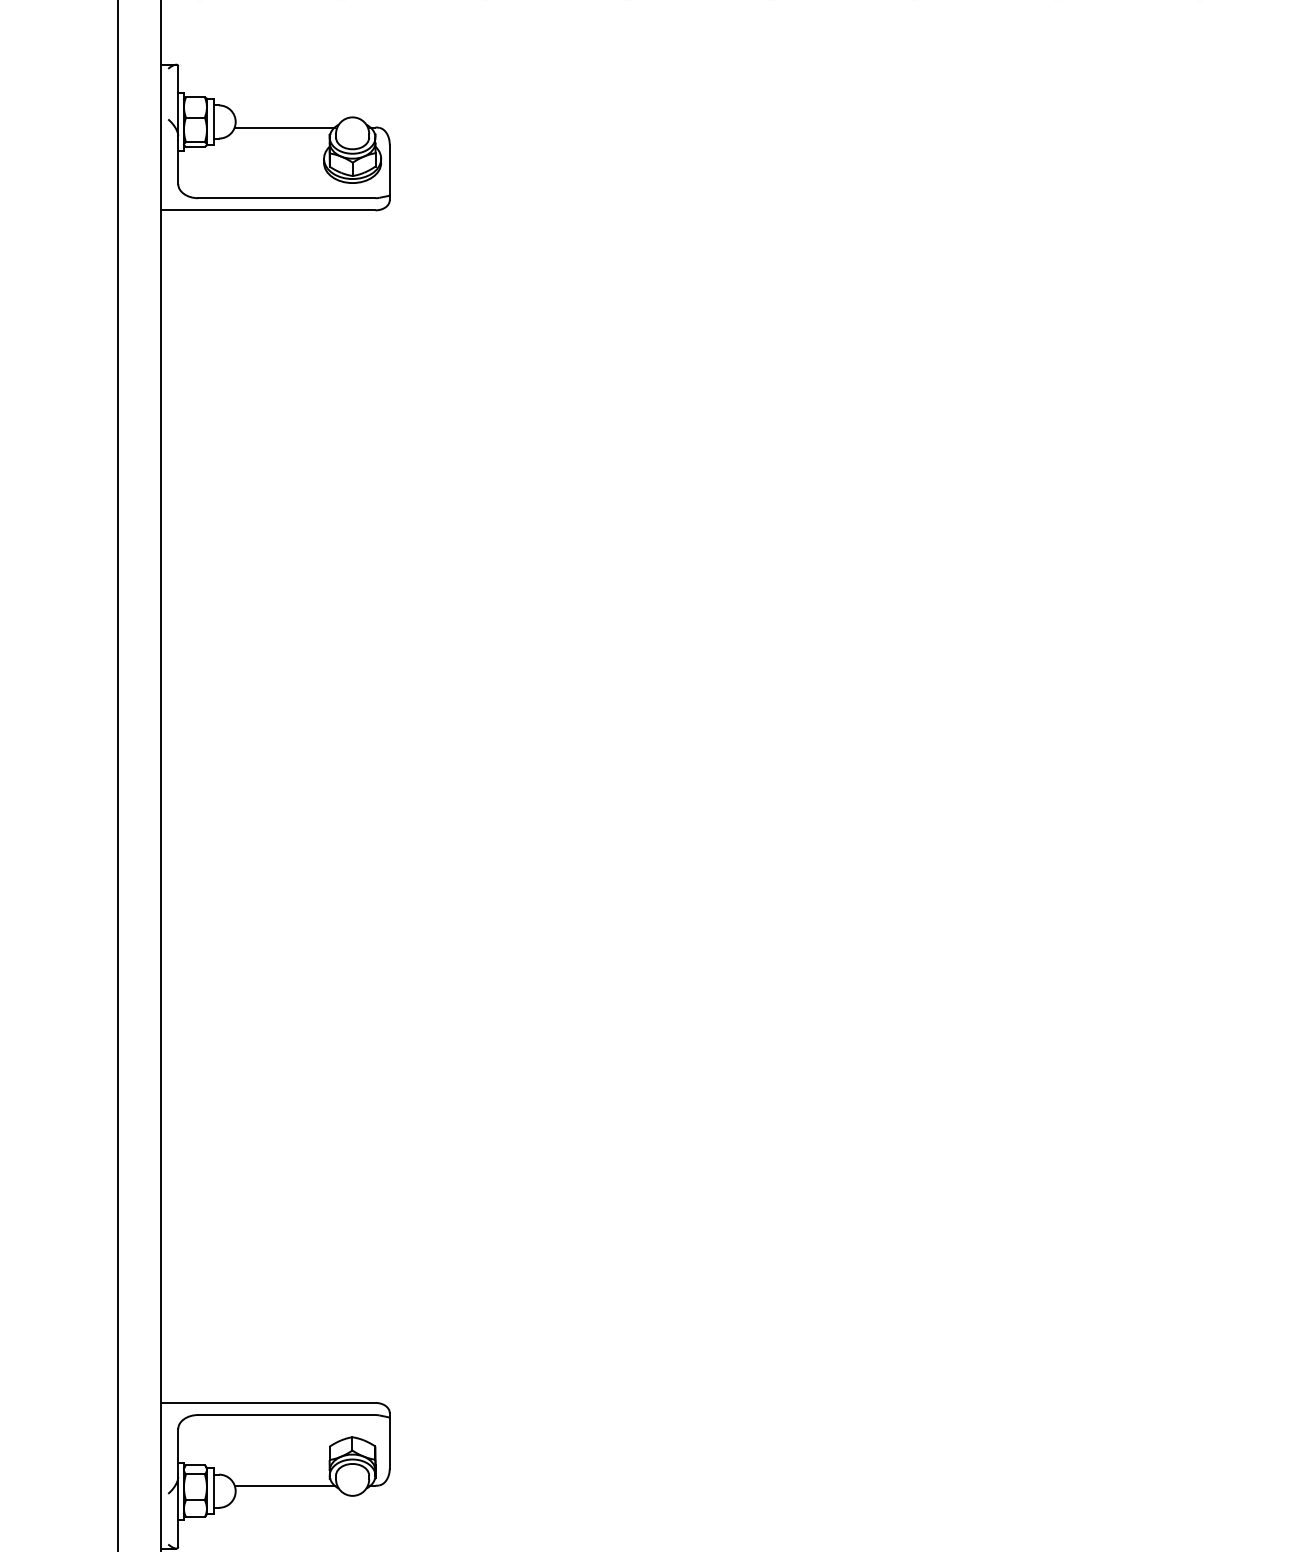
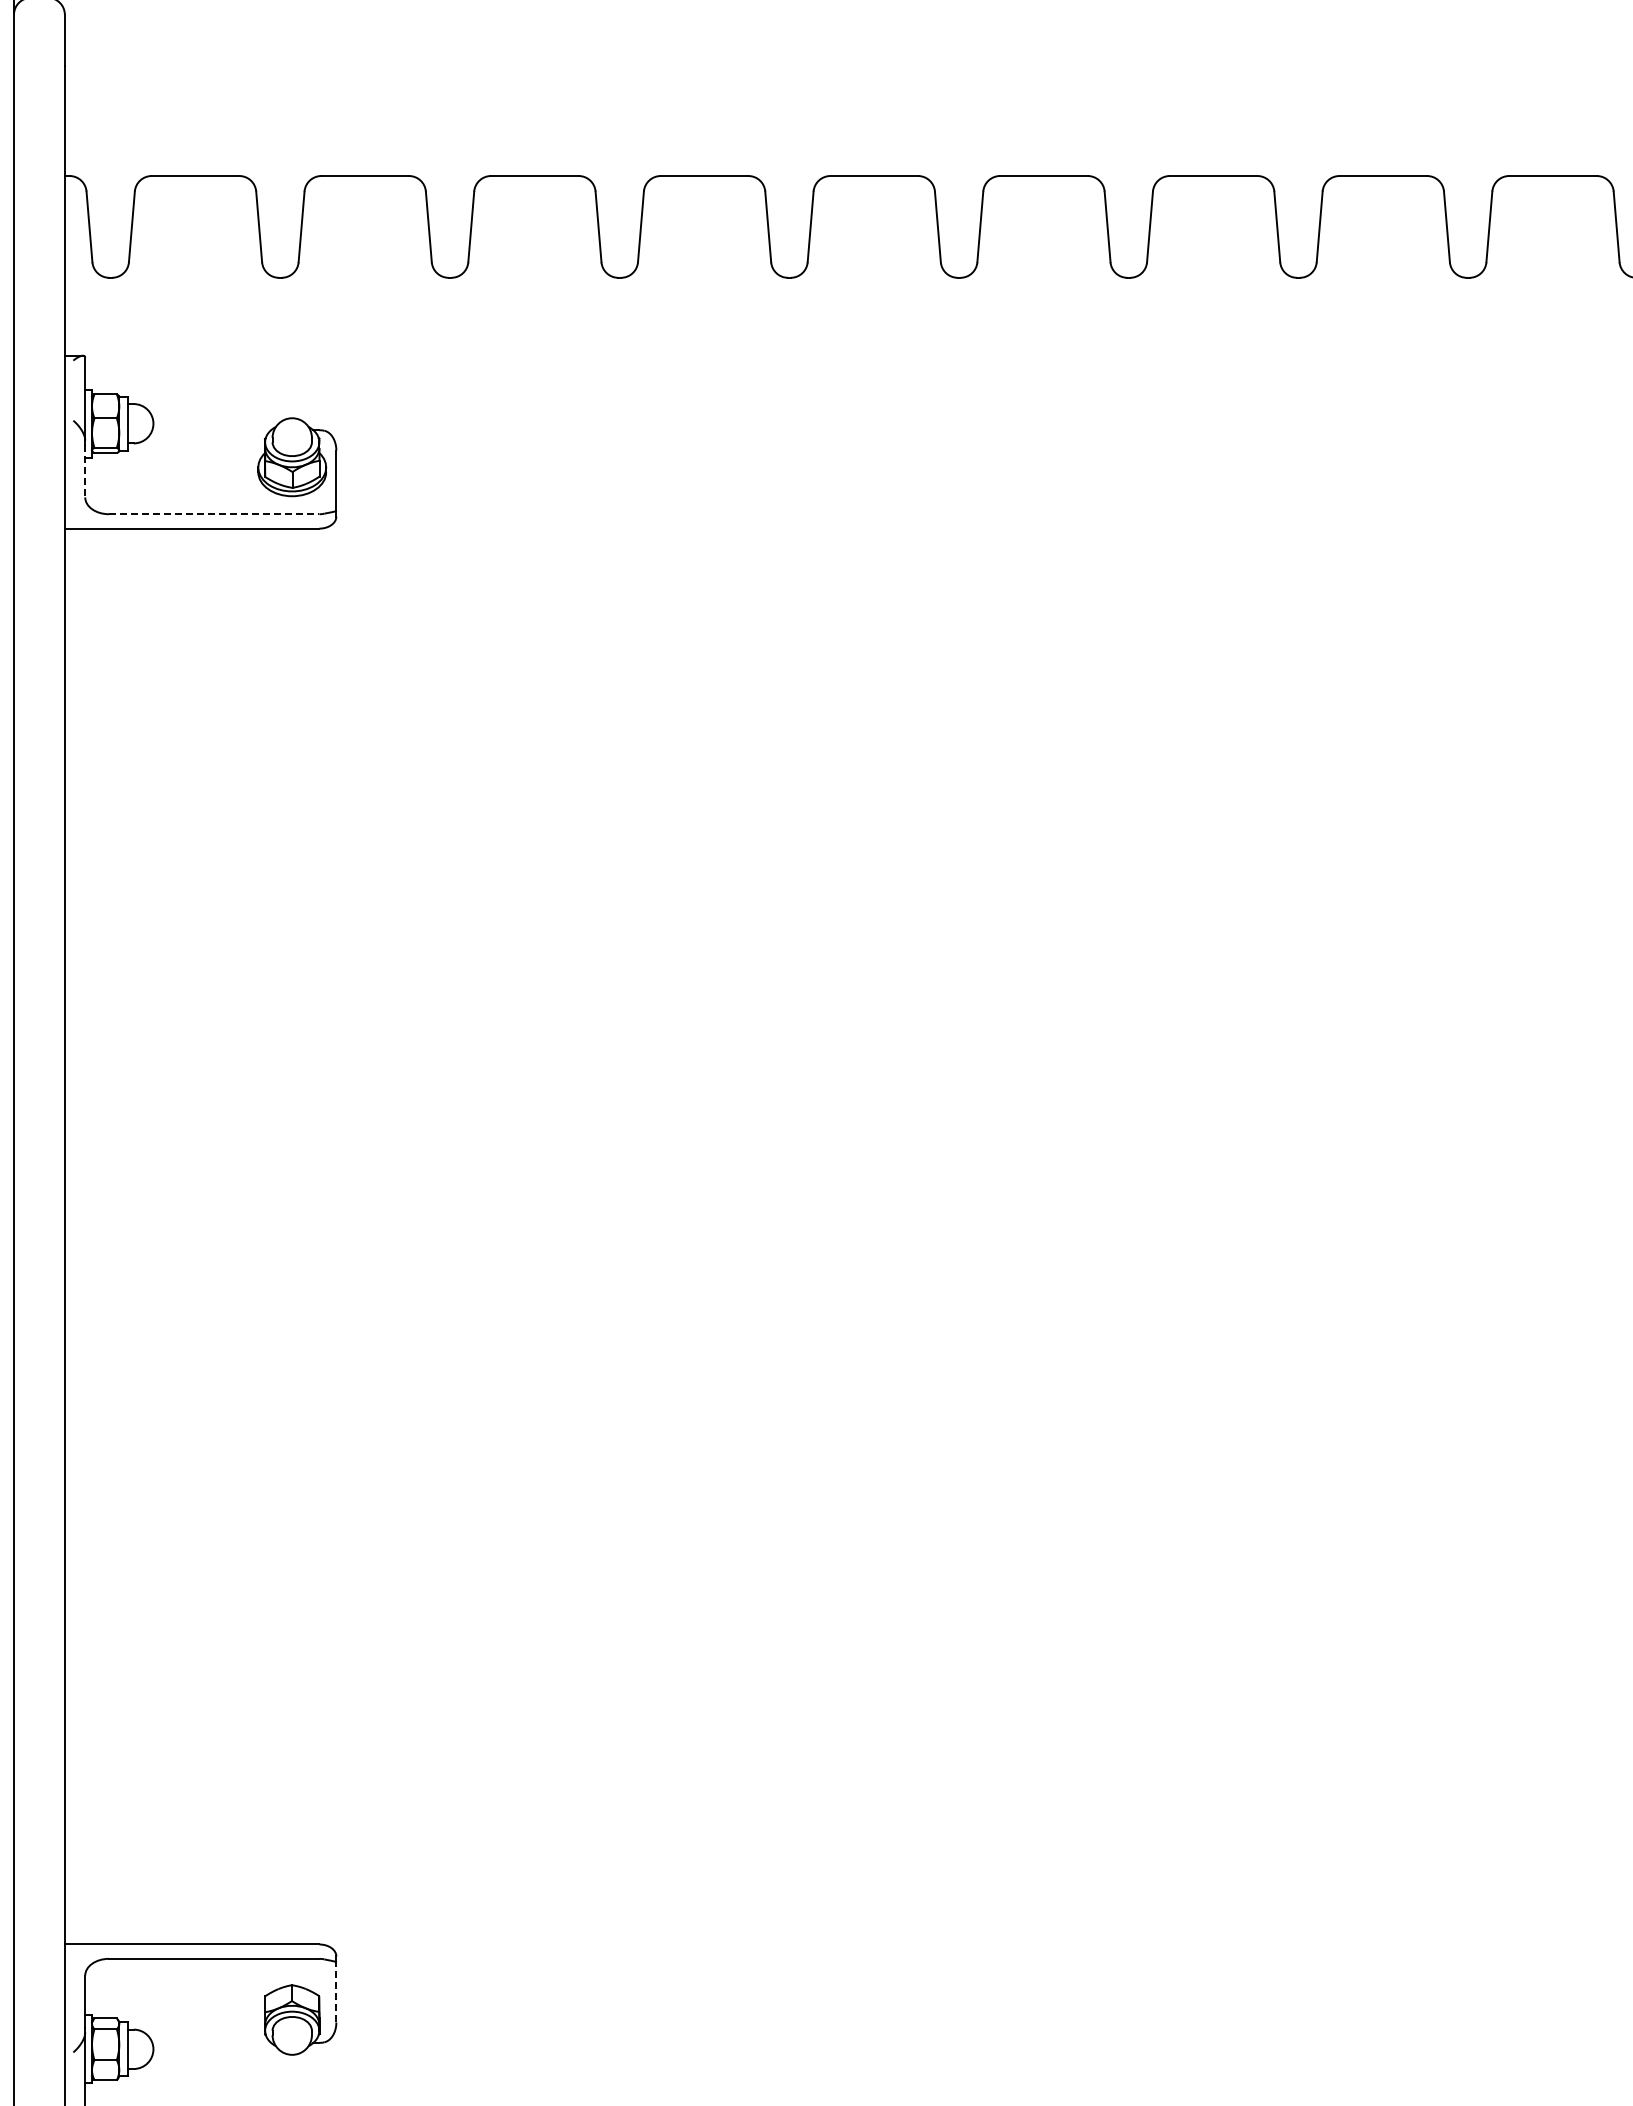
line: (284, 127) -> (211, 430), removed
line: (178, 162) -> (85, 471), solid -> dashed
line: (287, 198) -> (214, 514), solid -> dashed
line: (389, 1442) -> (336, 1991), solid -> dashed
line: (284, 1485) -> (211, 2042), removed

